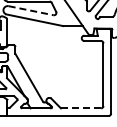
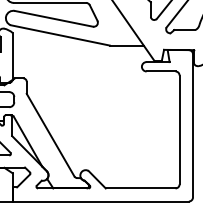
line: (31, 10) -> (54, 18), dashed -> solid
line: (80, 108) -> (139, 188), dashed -> solid

